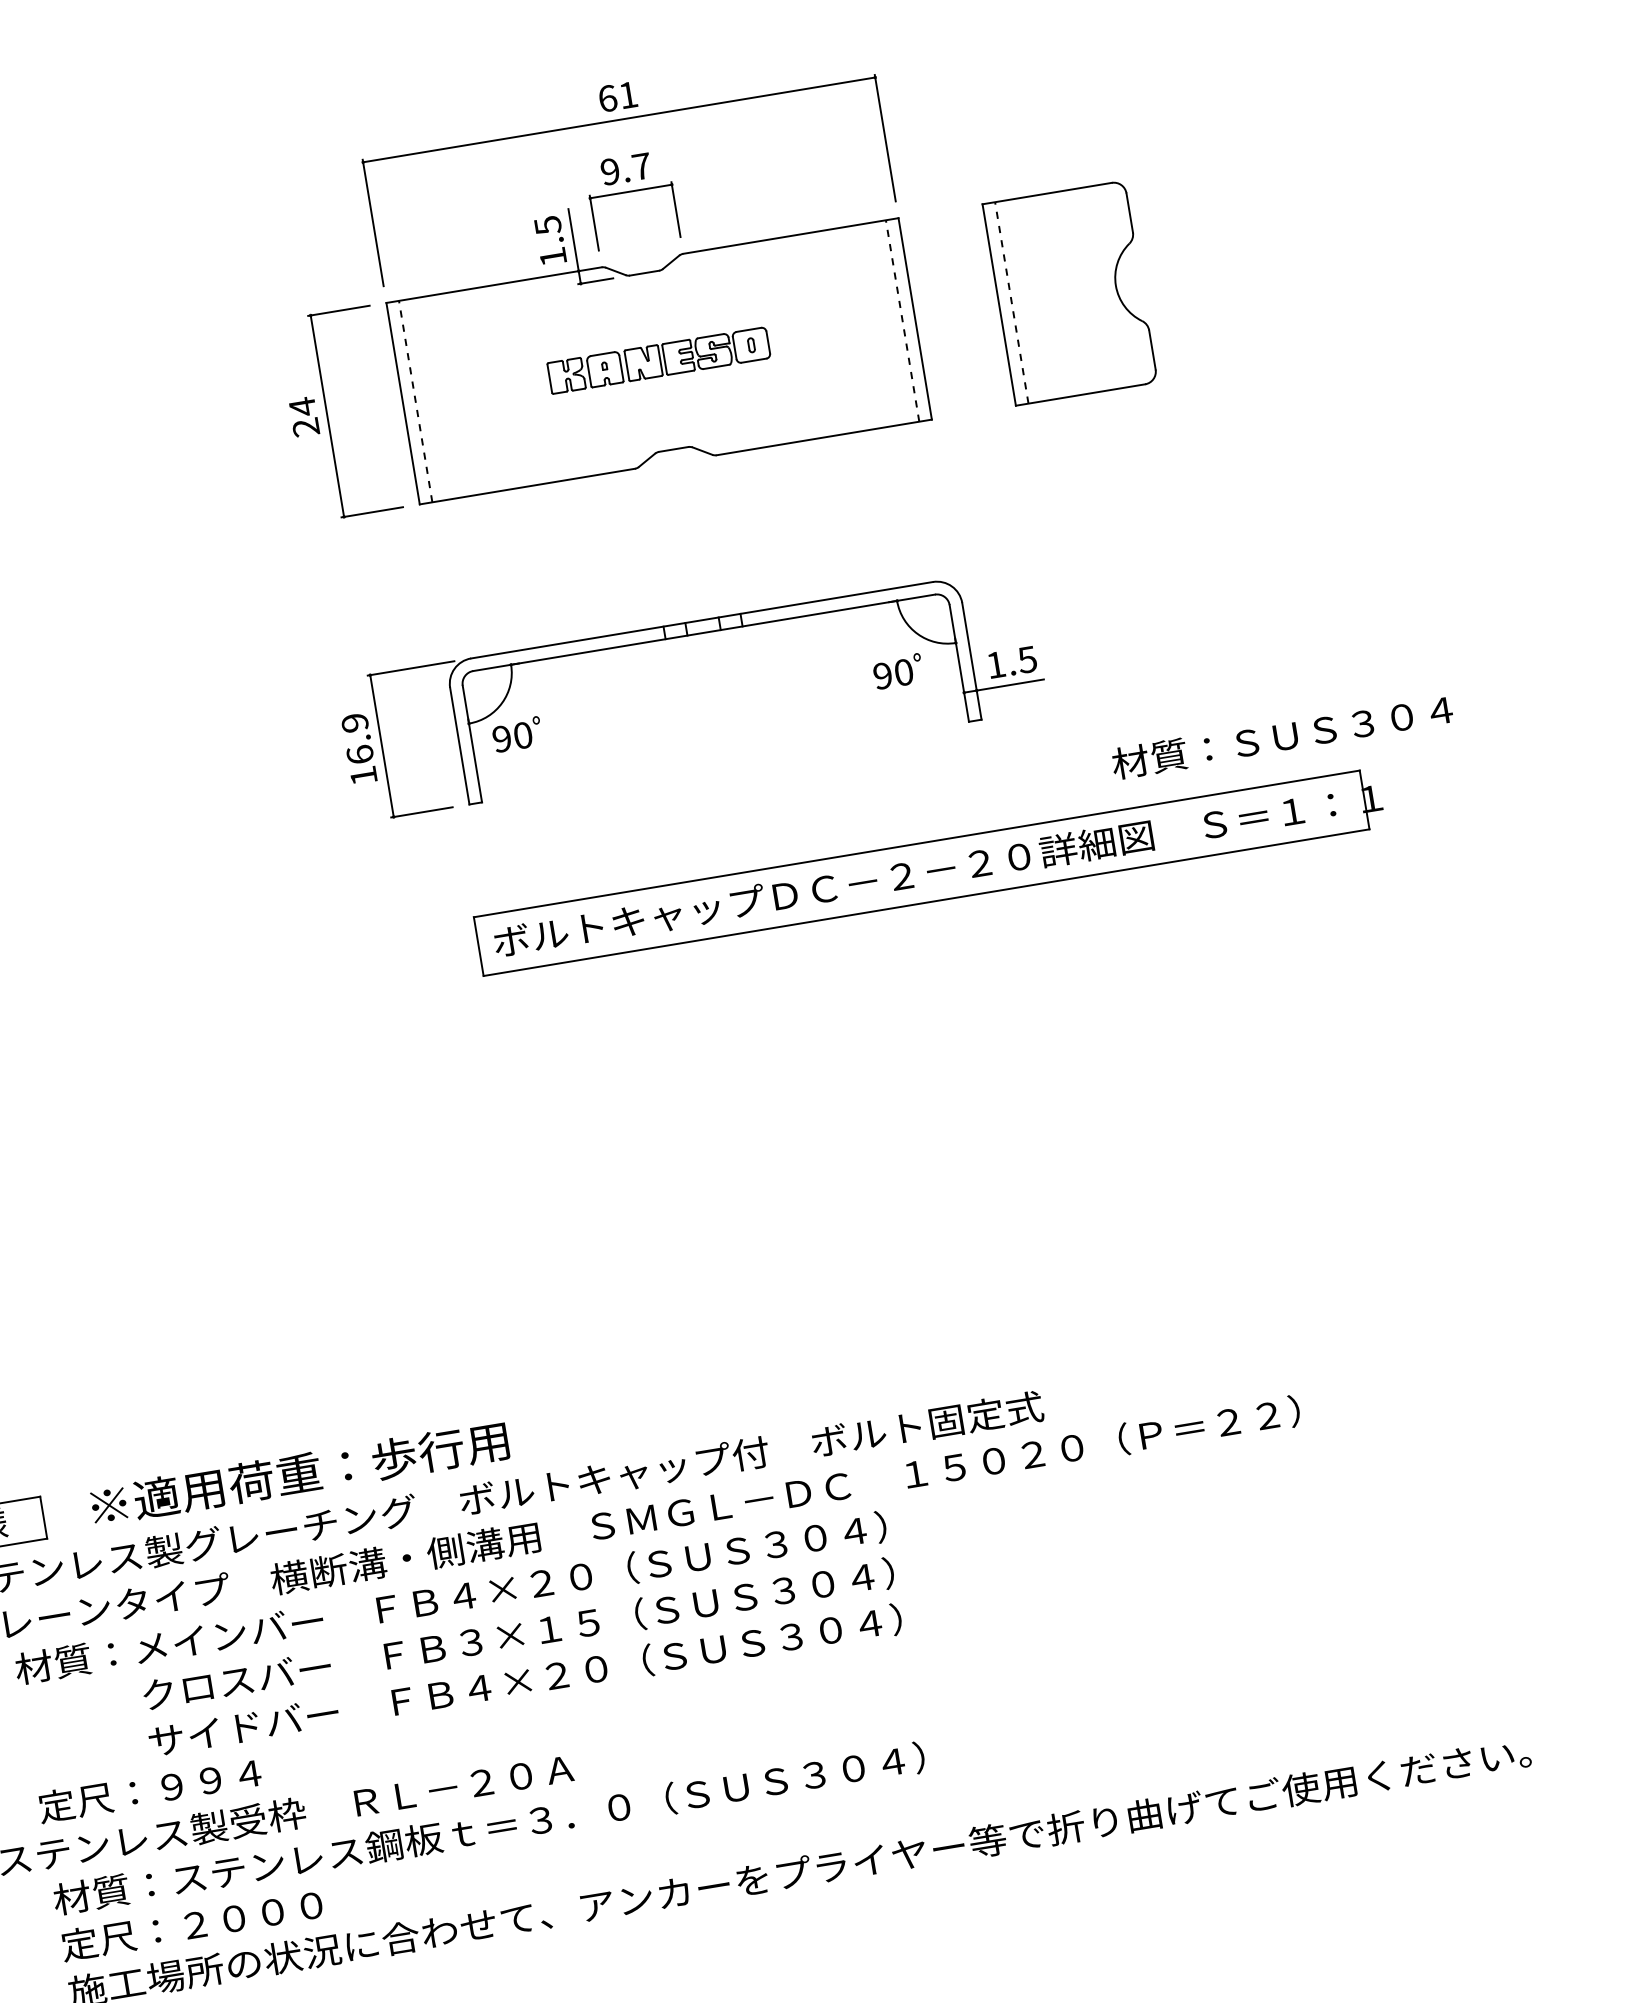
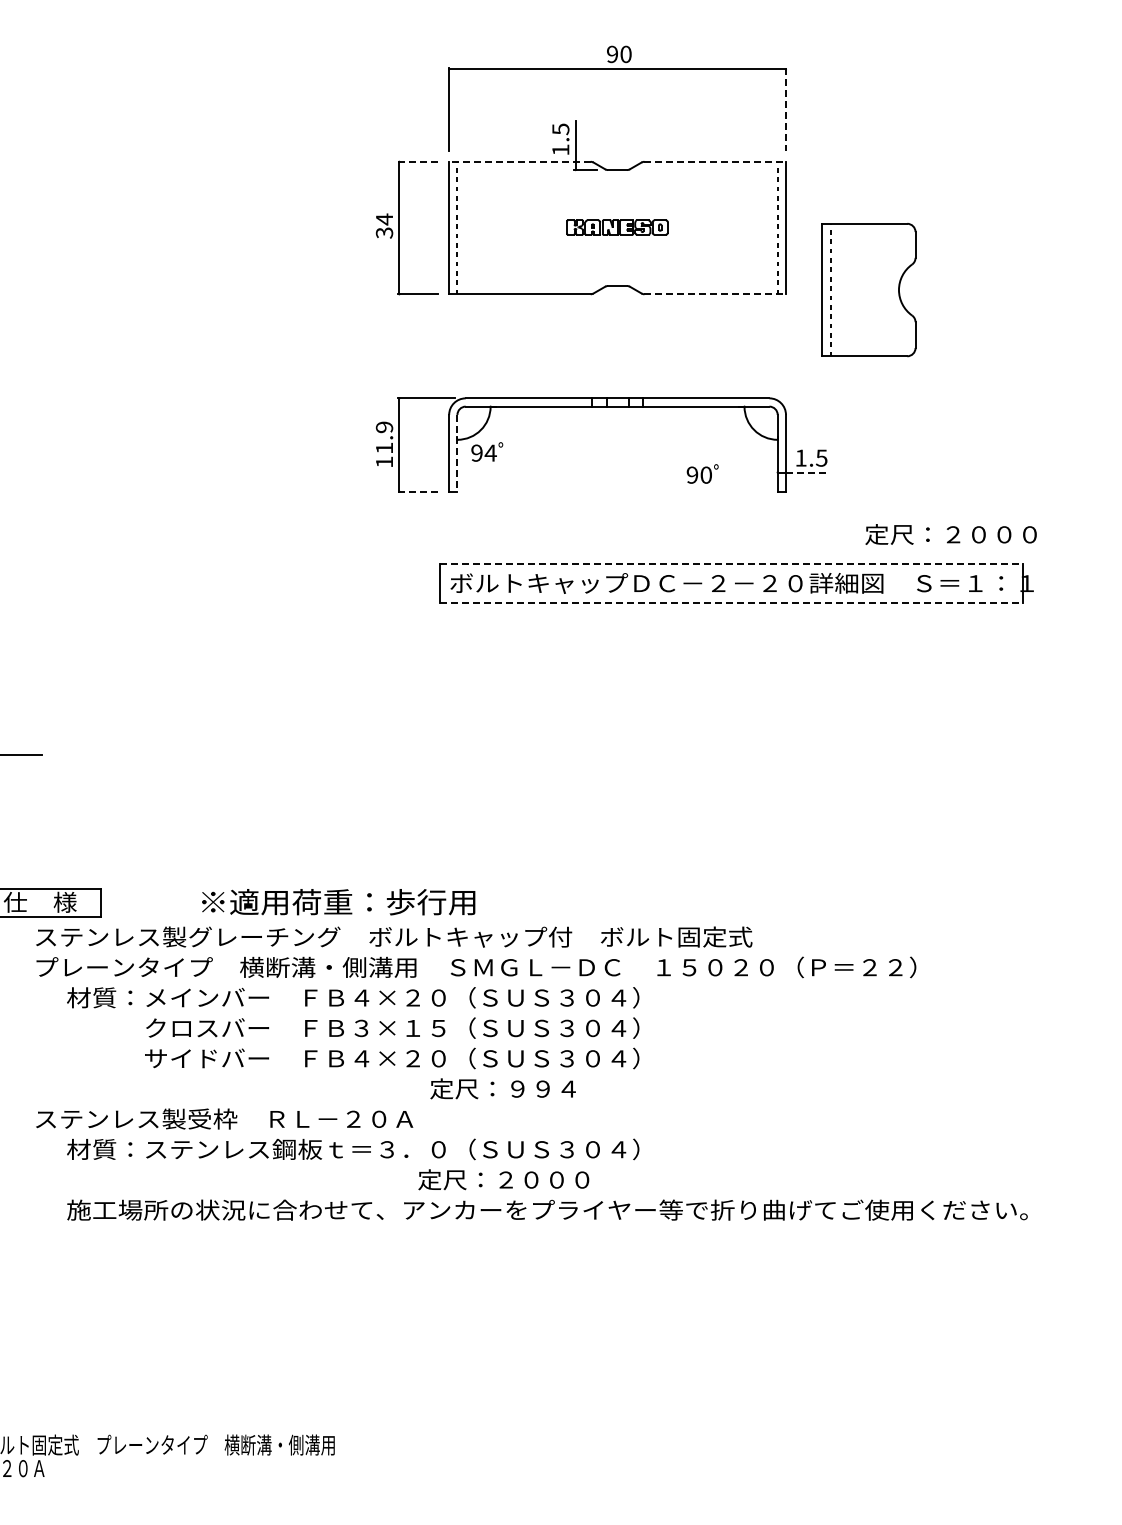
text: (618, 96) -> (619, 54), 61 -> 90
line: (884, 138) -> (785, 109), solid -> dashed
part: (632, 199) -> (617, 121), removed
line: (791, 235) -> (715, 161), solid -> dashed
line: (493, 284) -> (519, 161), solid -> dashed
part: (1069, 294) -> (868, 290), moved
line: (339, 310) -> (418, 161), solid -> dashed
part: (658, 360) -> (617, 227), size x0.7
text: (305, 426) -> (384, 232), 24 -> 34
line: (824, 437) -> (715, 294), solid -> dashed
text: (897, 670) -> (702, 473), moved
line: (1010, 684) -> (808, 472), solid -> dashed
text: (522, 734) -> (490, 452), 90 -> 94
text: (1281, 736) -> (976, 534), 材質：ＳＵＳ３０４ -> 定尺：２０００
line: (472, 744) -> (457, 453), solid -> dashed
text: (360, 753) -> (384, 447), 16.9 -> 11.9
line: (422, 811) -> (418, 491), solid -> dashed
line: (917, 844) -> (731, 564), solid -> dashed
line: (926, 901) -> (731, 602), solid -> dashed
text: (299, 1474) -> (338, 902), moved
text: (148, 1789) -> (502, 1088), moved
text: (191, 1924) -> (503, 1179), moved

